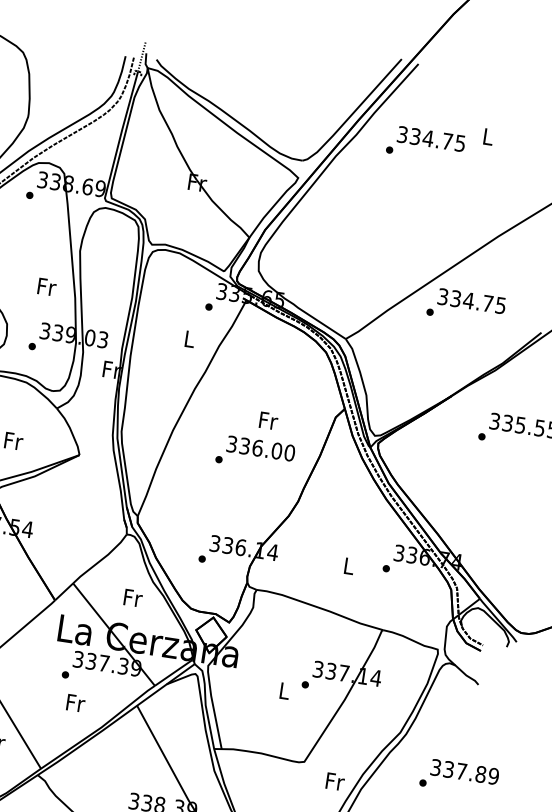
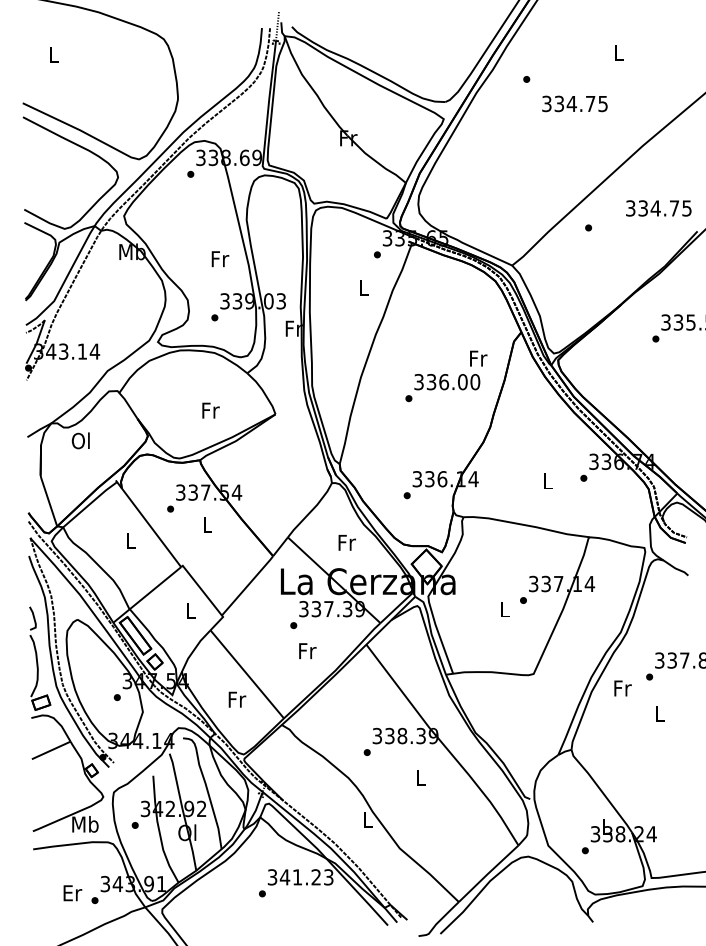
text: (431, 138) -> (574, 103), moved
text: (471, 301) -> (658, 208), moved
text: (268, 420) -> (478, 358), moved
text: (334, 781) -> (622, 688), moved

